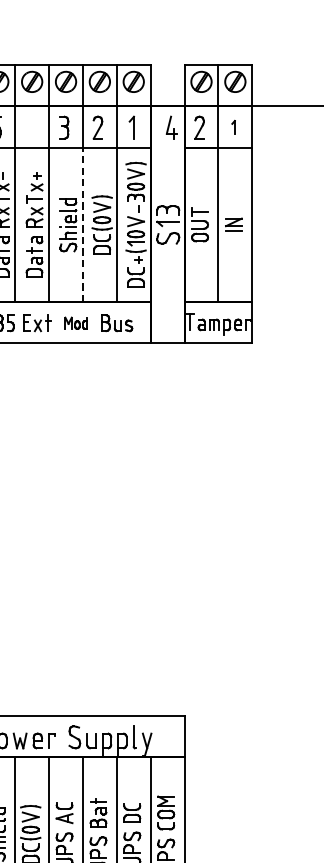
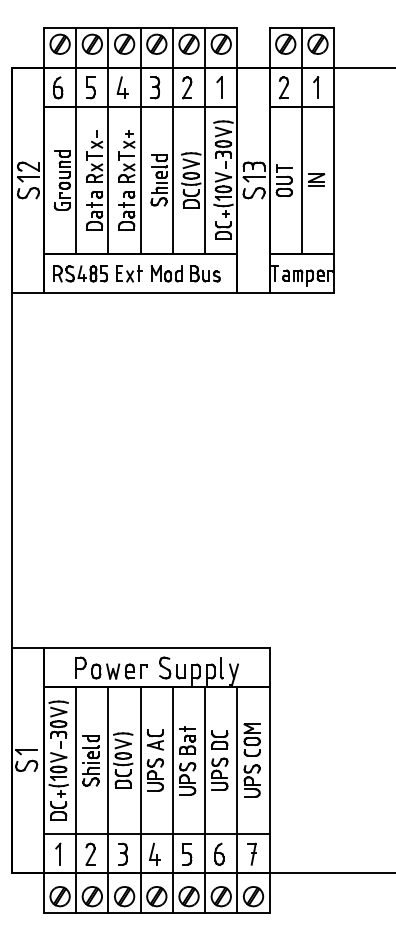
part: (171, 127) -> (122, 87), moved
part: (233, 127) -> (316, 87), size x1.67
line: (82, 223) -> (172, 179), dashed -> solid
part: (76, 322) -> (166, 273), size x1.43

